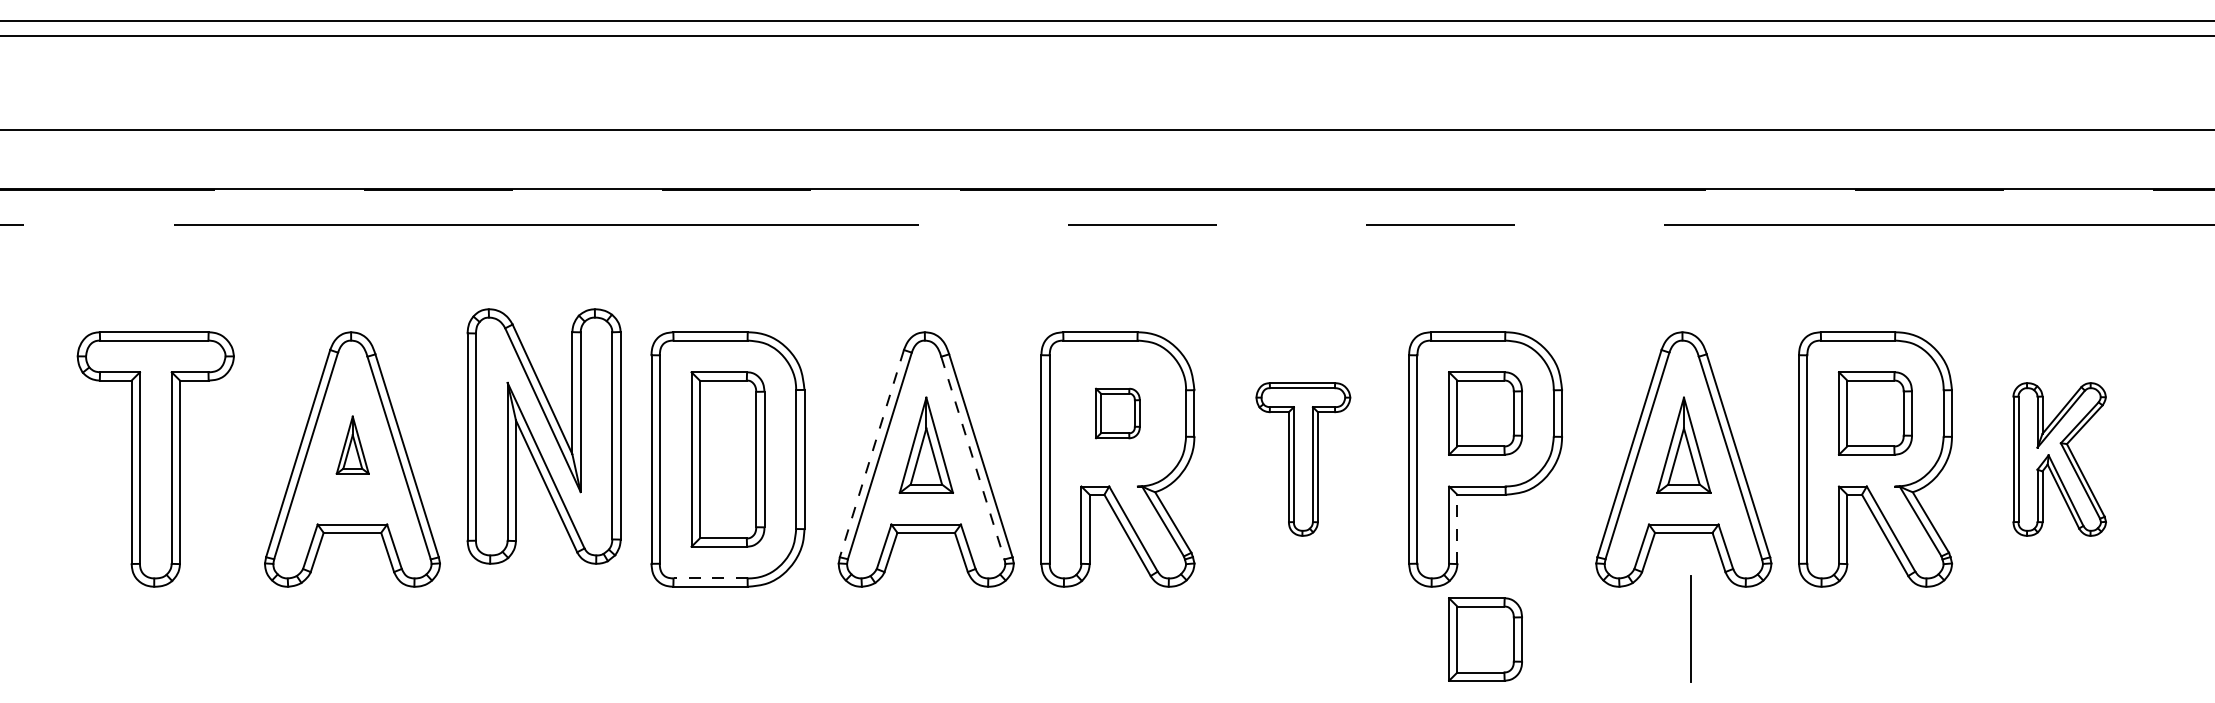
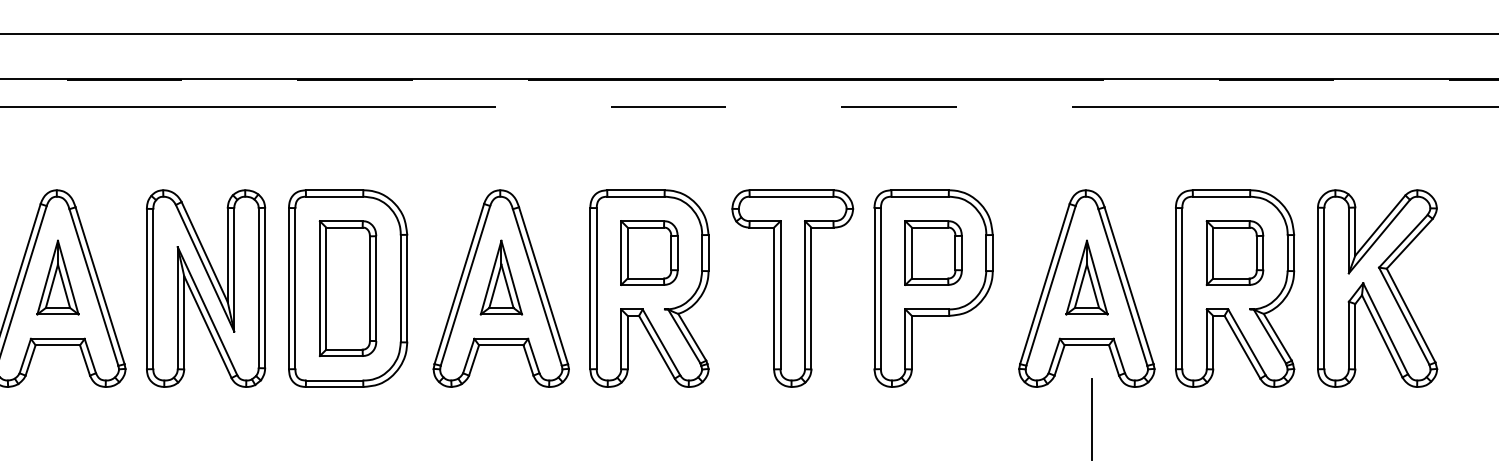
part: (1117, 413) -> (649, 253), size x1.67
part: (543, 436) -> (205, 288), moved
part: (352, 444) -> (57, 277), size x1.67
line: (871, 454) -> (459, 284), dashed -> solid
line: (973, 458) -> (537, 287), dashed -> solid
part: (1303, 459) -> (792, 288), size x1.67
part: (2059, 459) -> (1377, 288), size x1.67
line: (1457, 529) -> (911, 342), dashed -> solid
line: (710, 578) -> (334, 380), dashed -> solid
part: (1485, 639) -> (933, 427), removed

